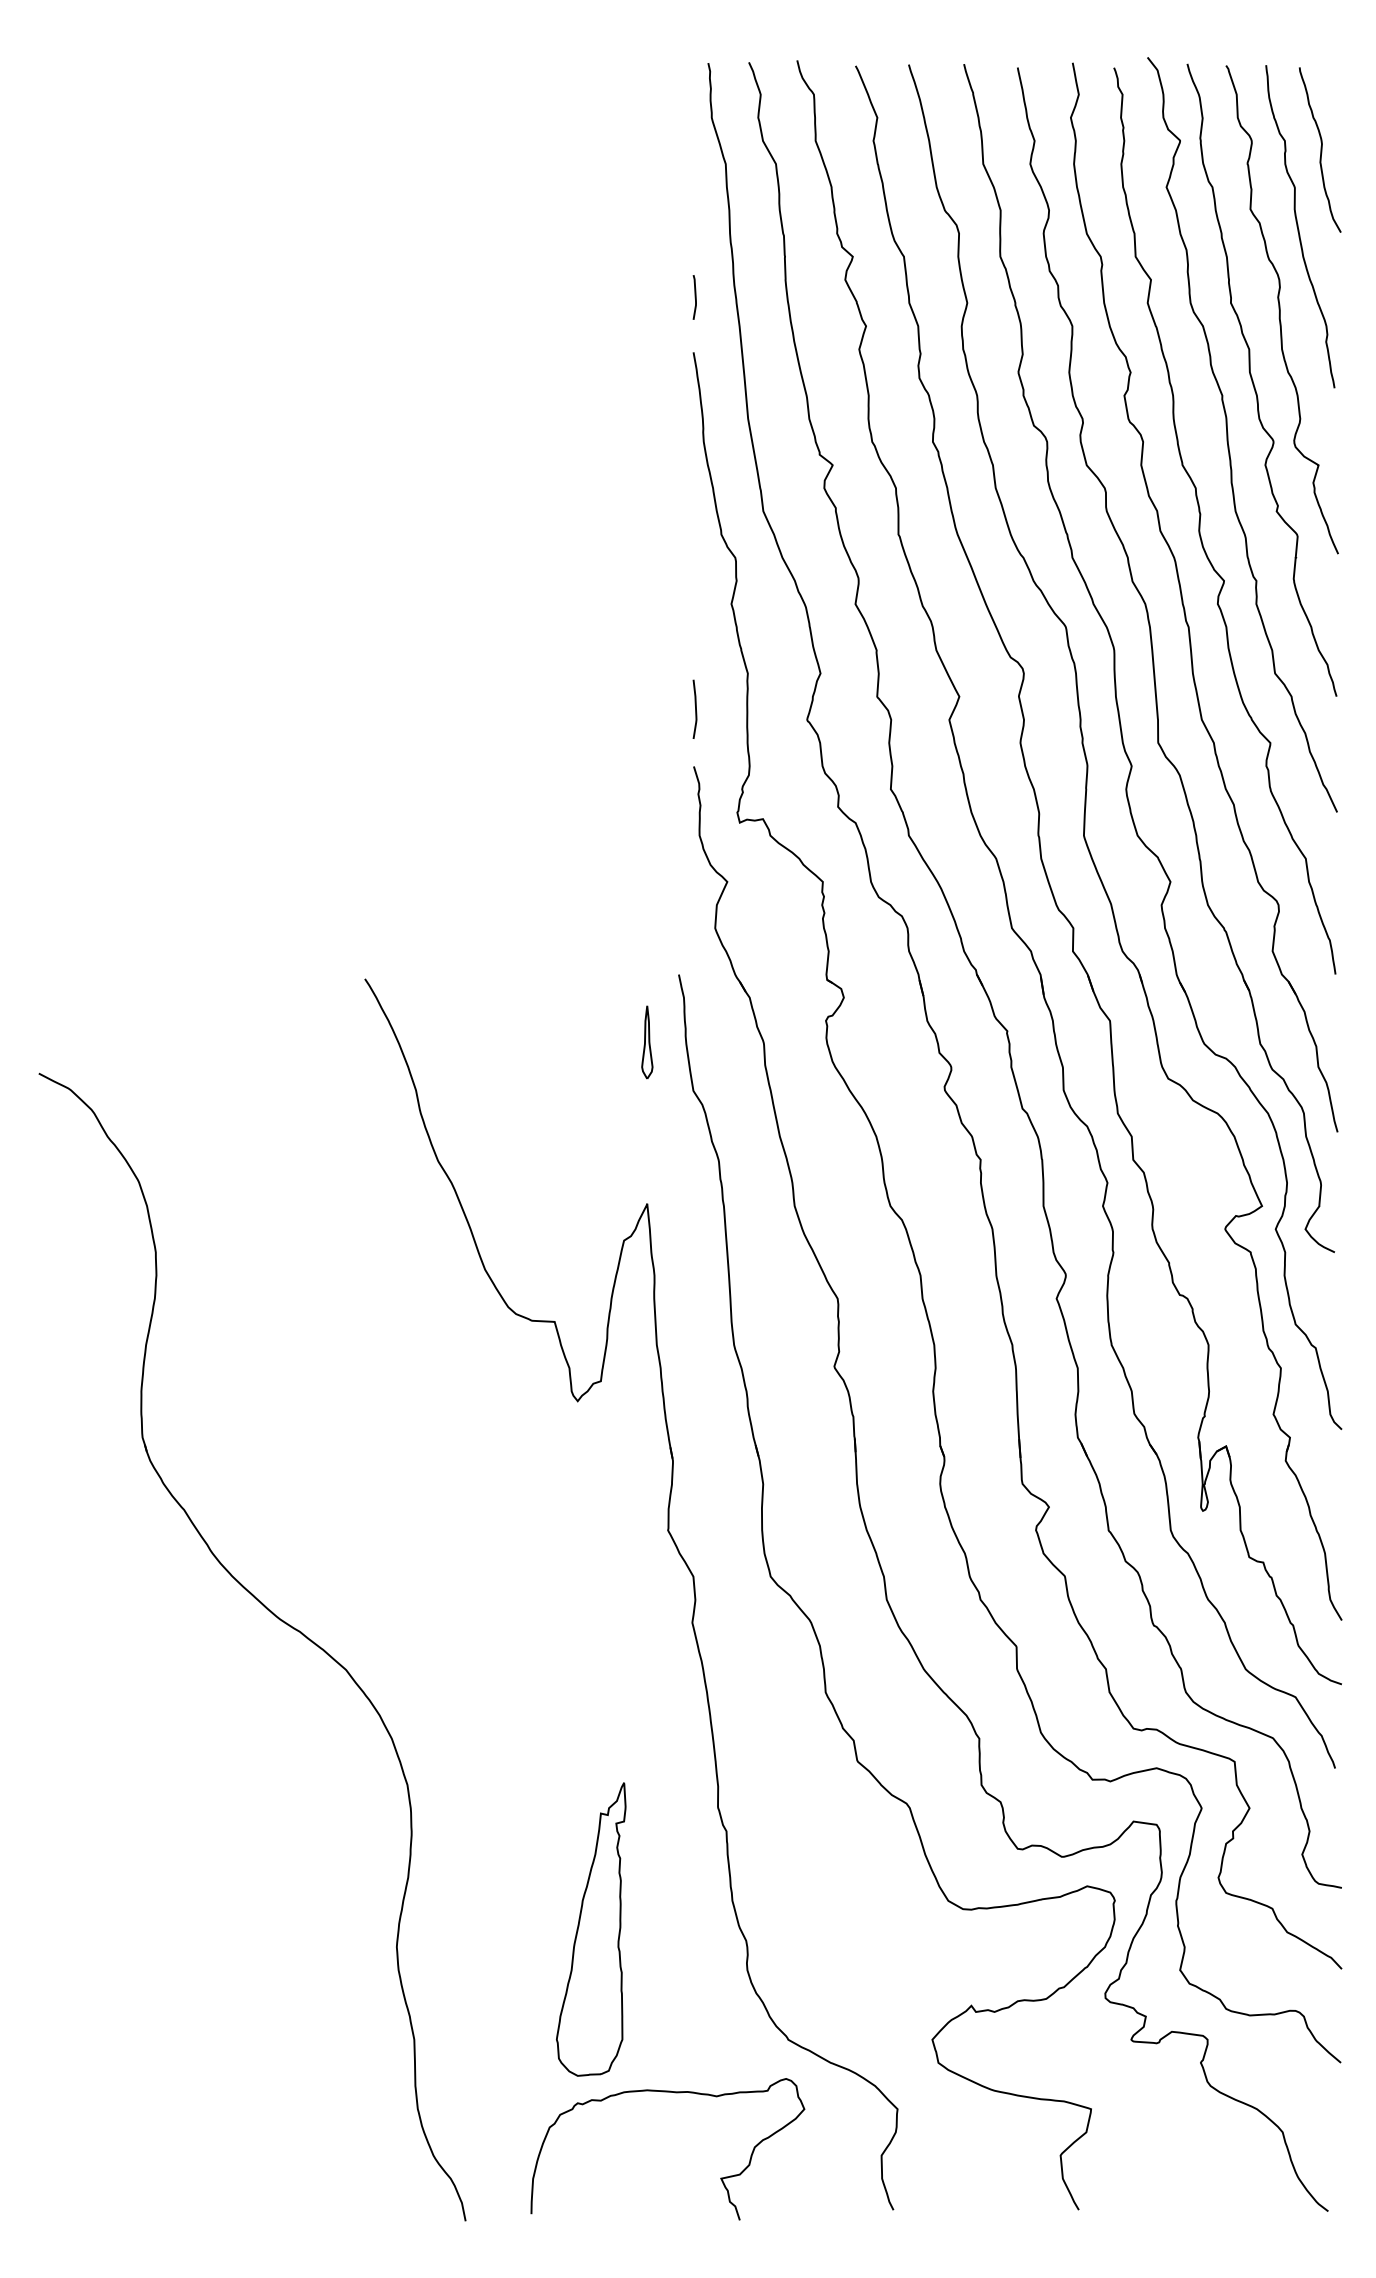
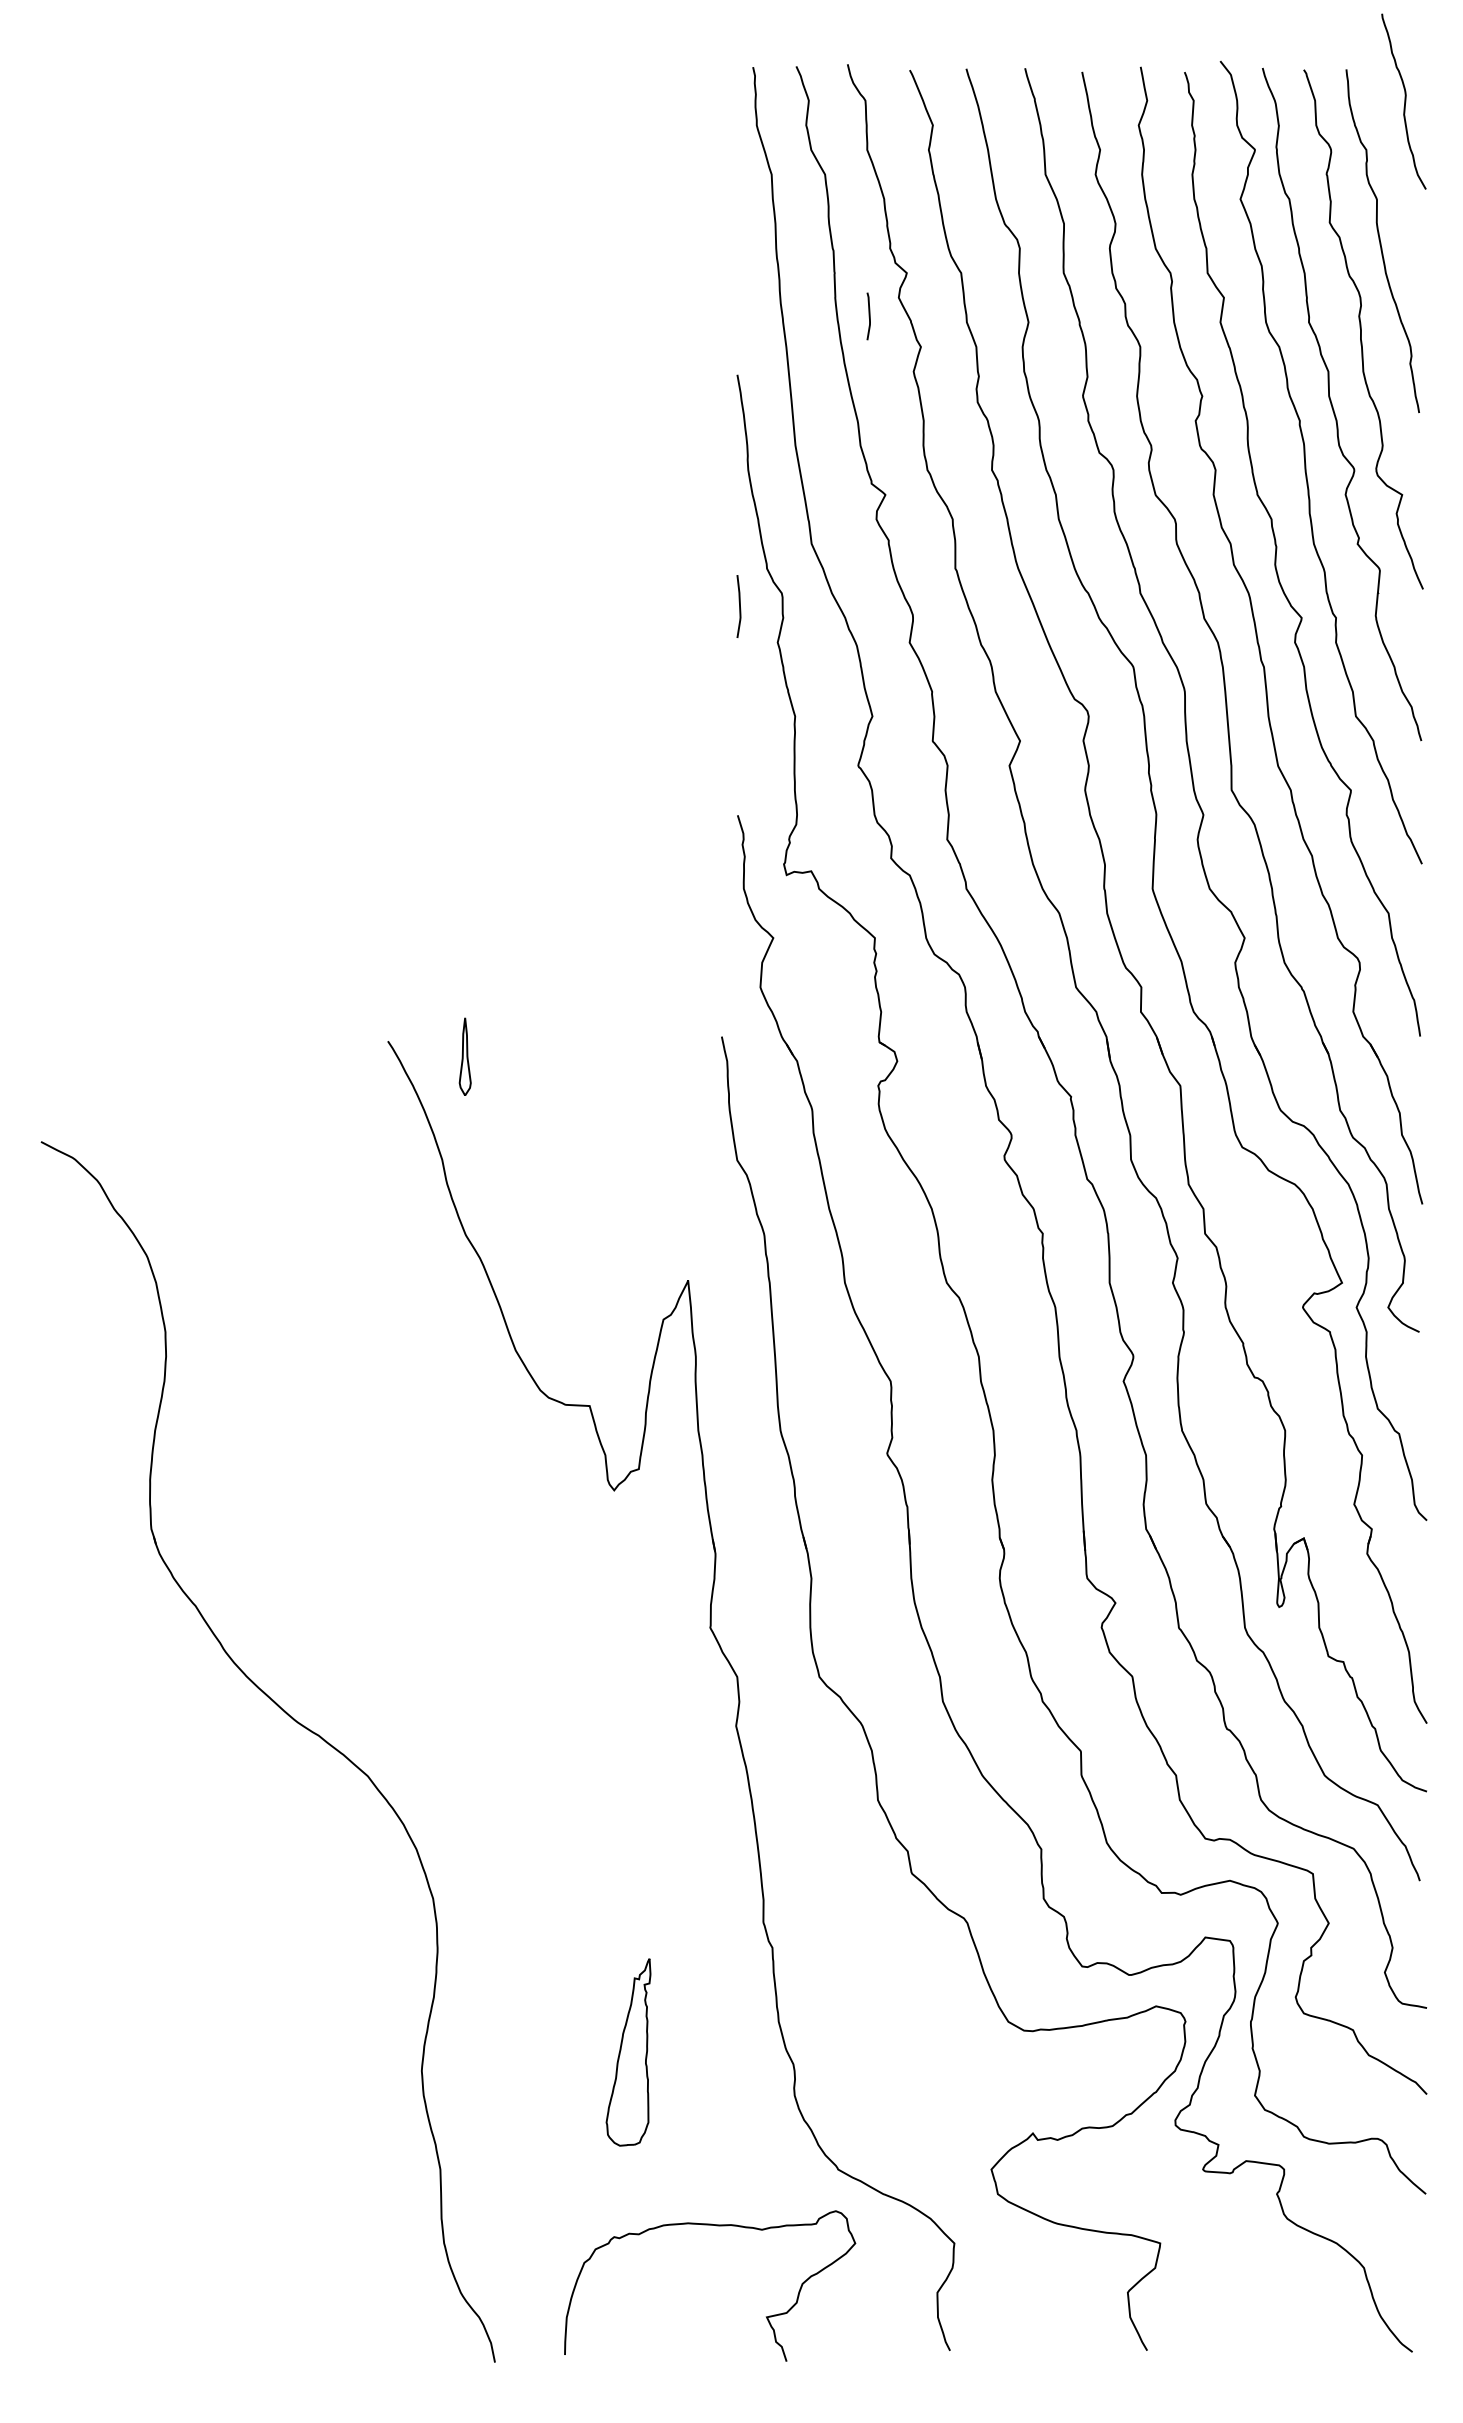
curve: (1320, 149) -> (1404, 101), moved
curve: (694, 297) -> (868, 316), moved
curve: (695, 709) -> (739, 606), moved
part: (646, 1042) -> (464, 1056), moved
part: (591, 1929) -> (628, 2052), size x0.6

